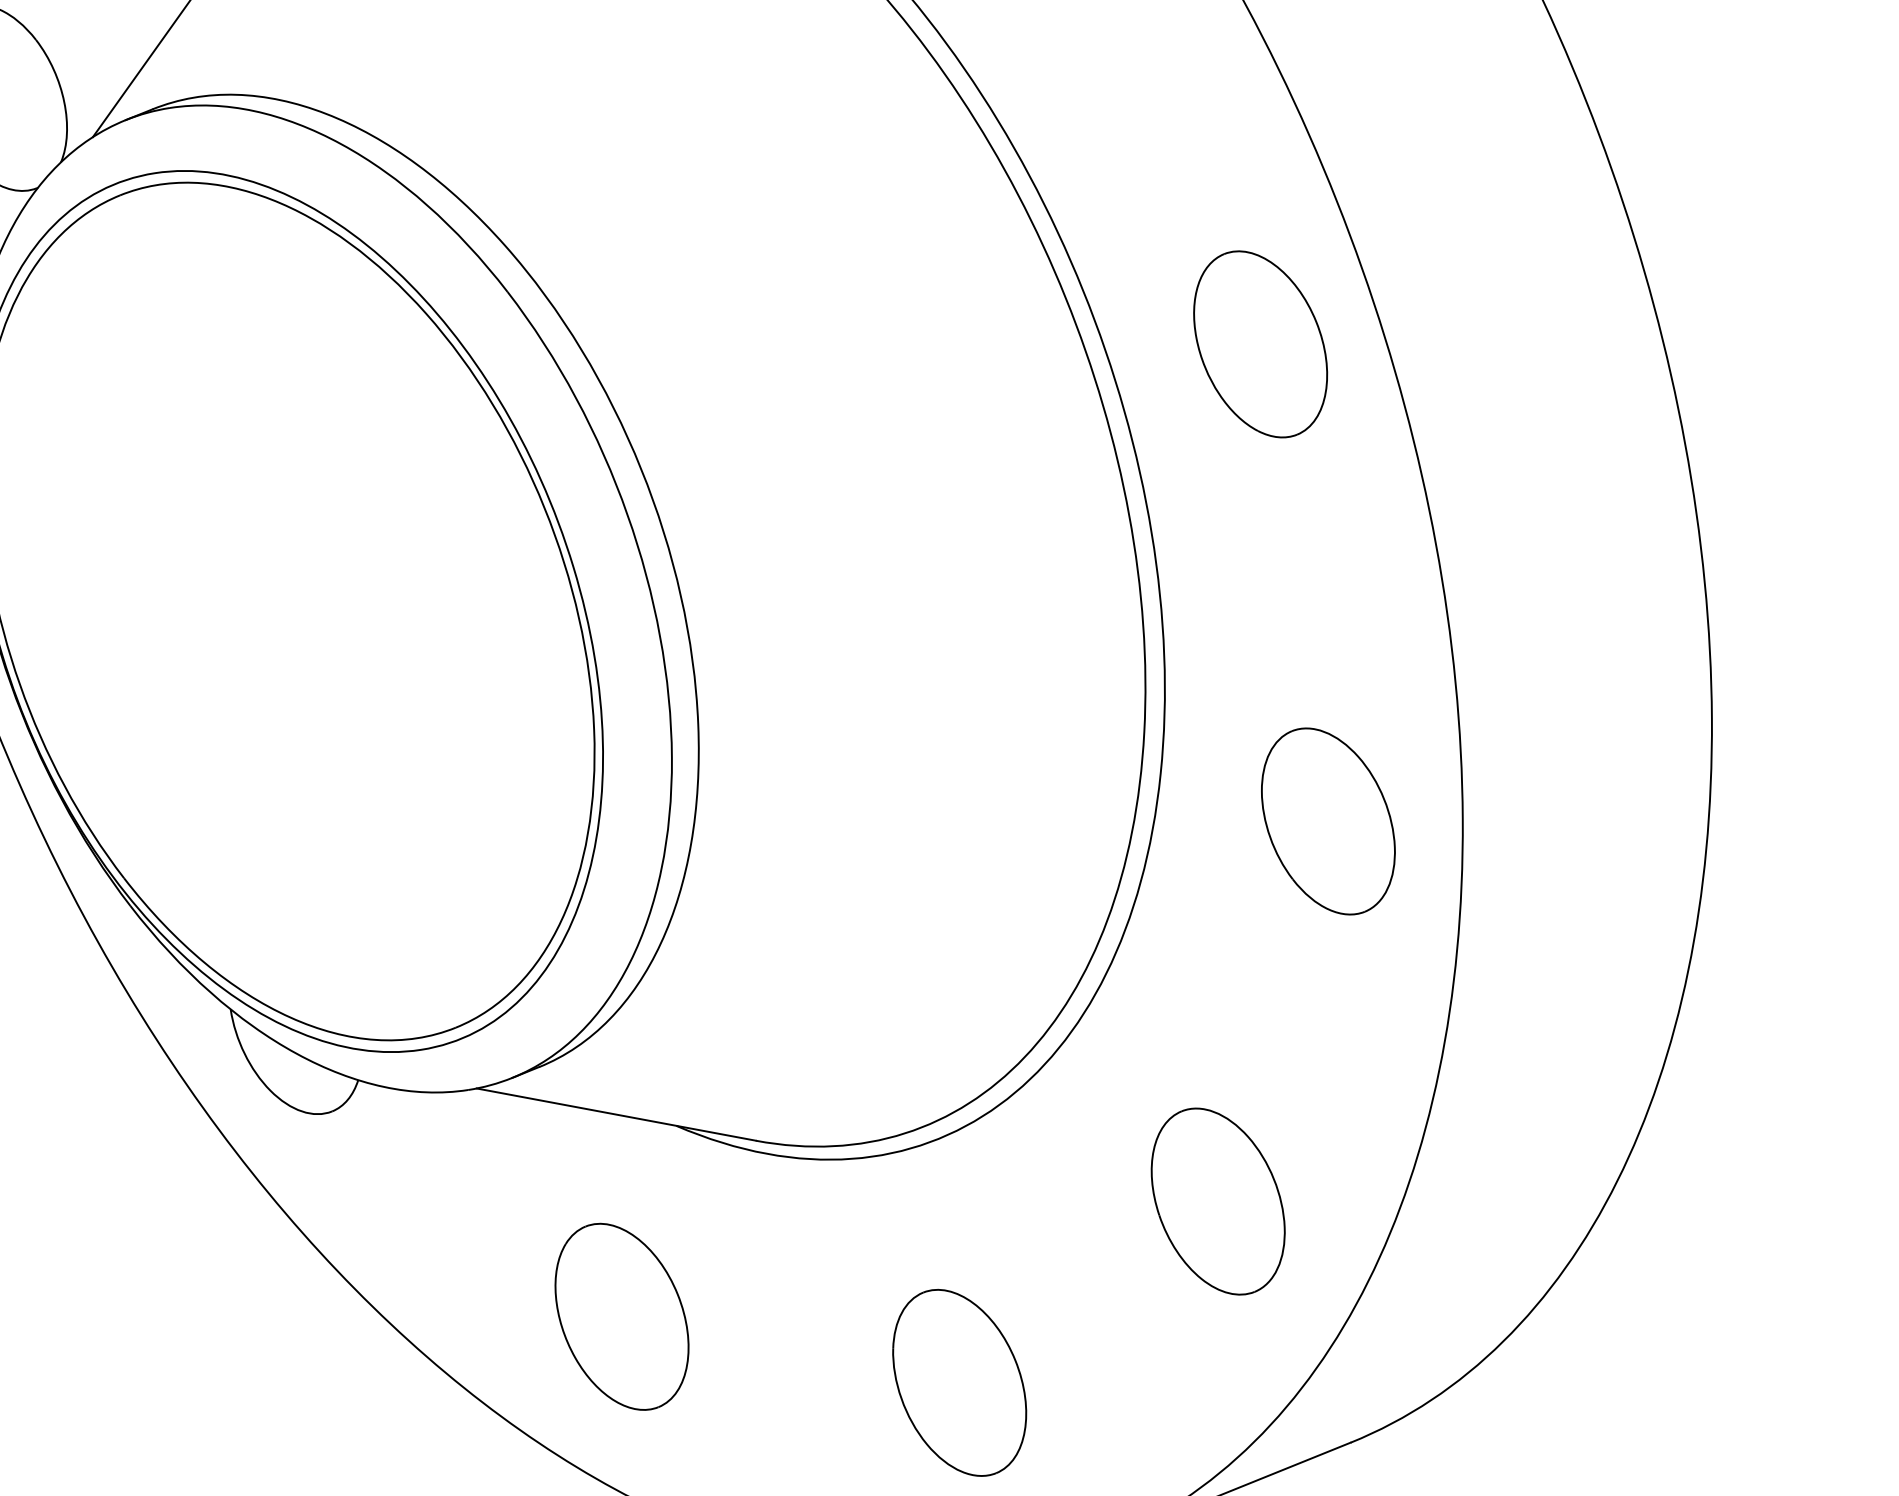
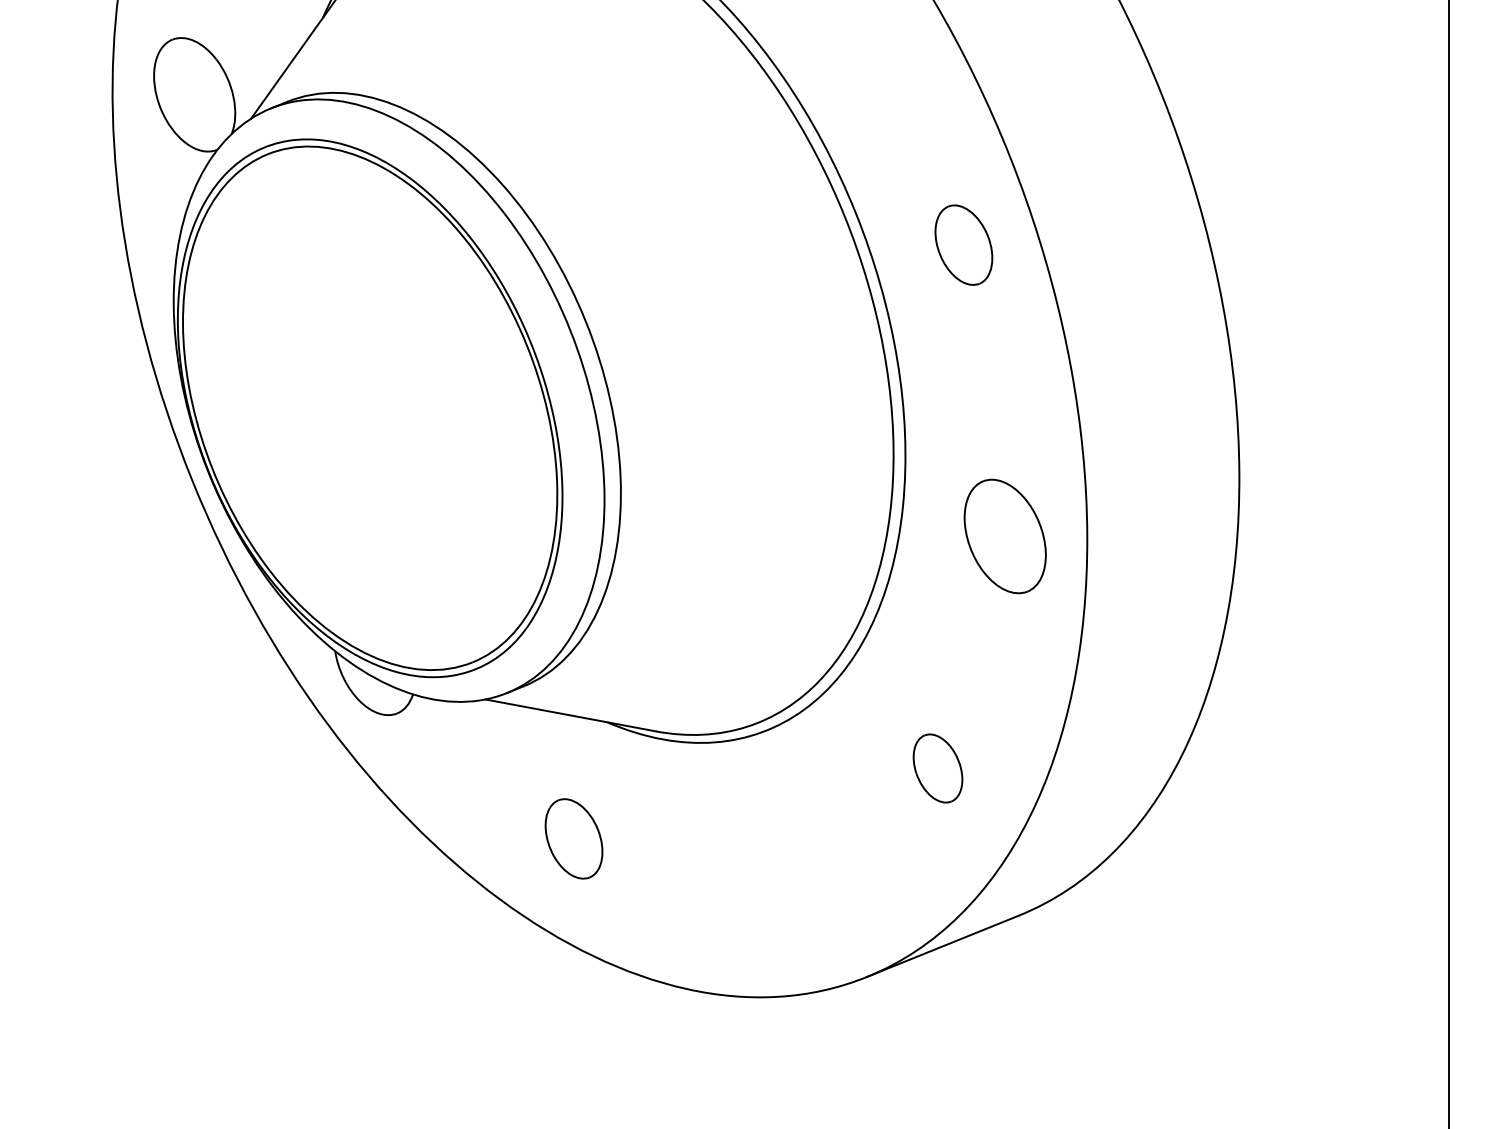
part: (1259, 343) -> (963, 244), size x0.7
part: (1217, 1201) -> (937, 768), size x0.6
part: (621, 1316) -> (573, 838), size x0.7
part: (958, 1381) -> (779, 878), removed

